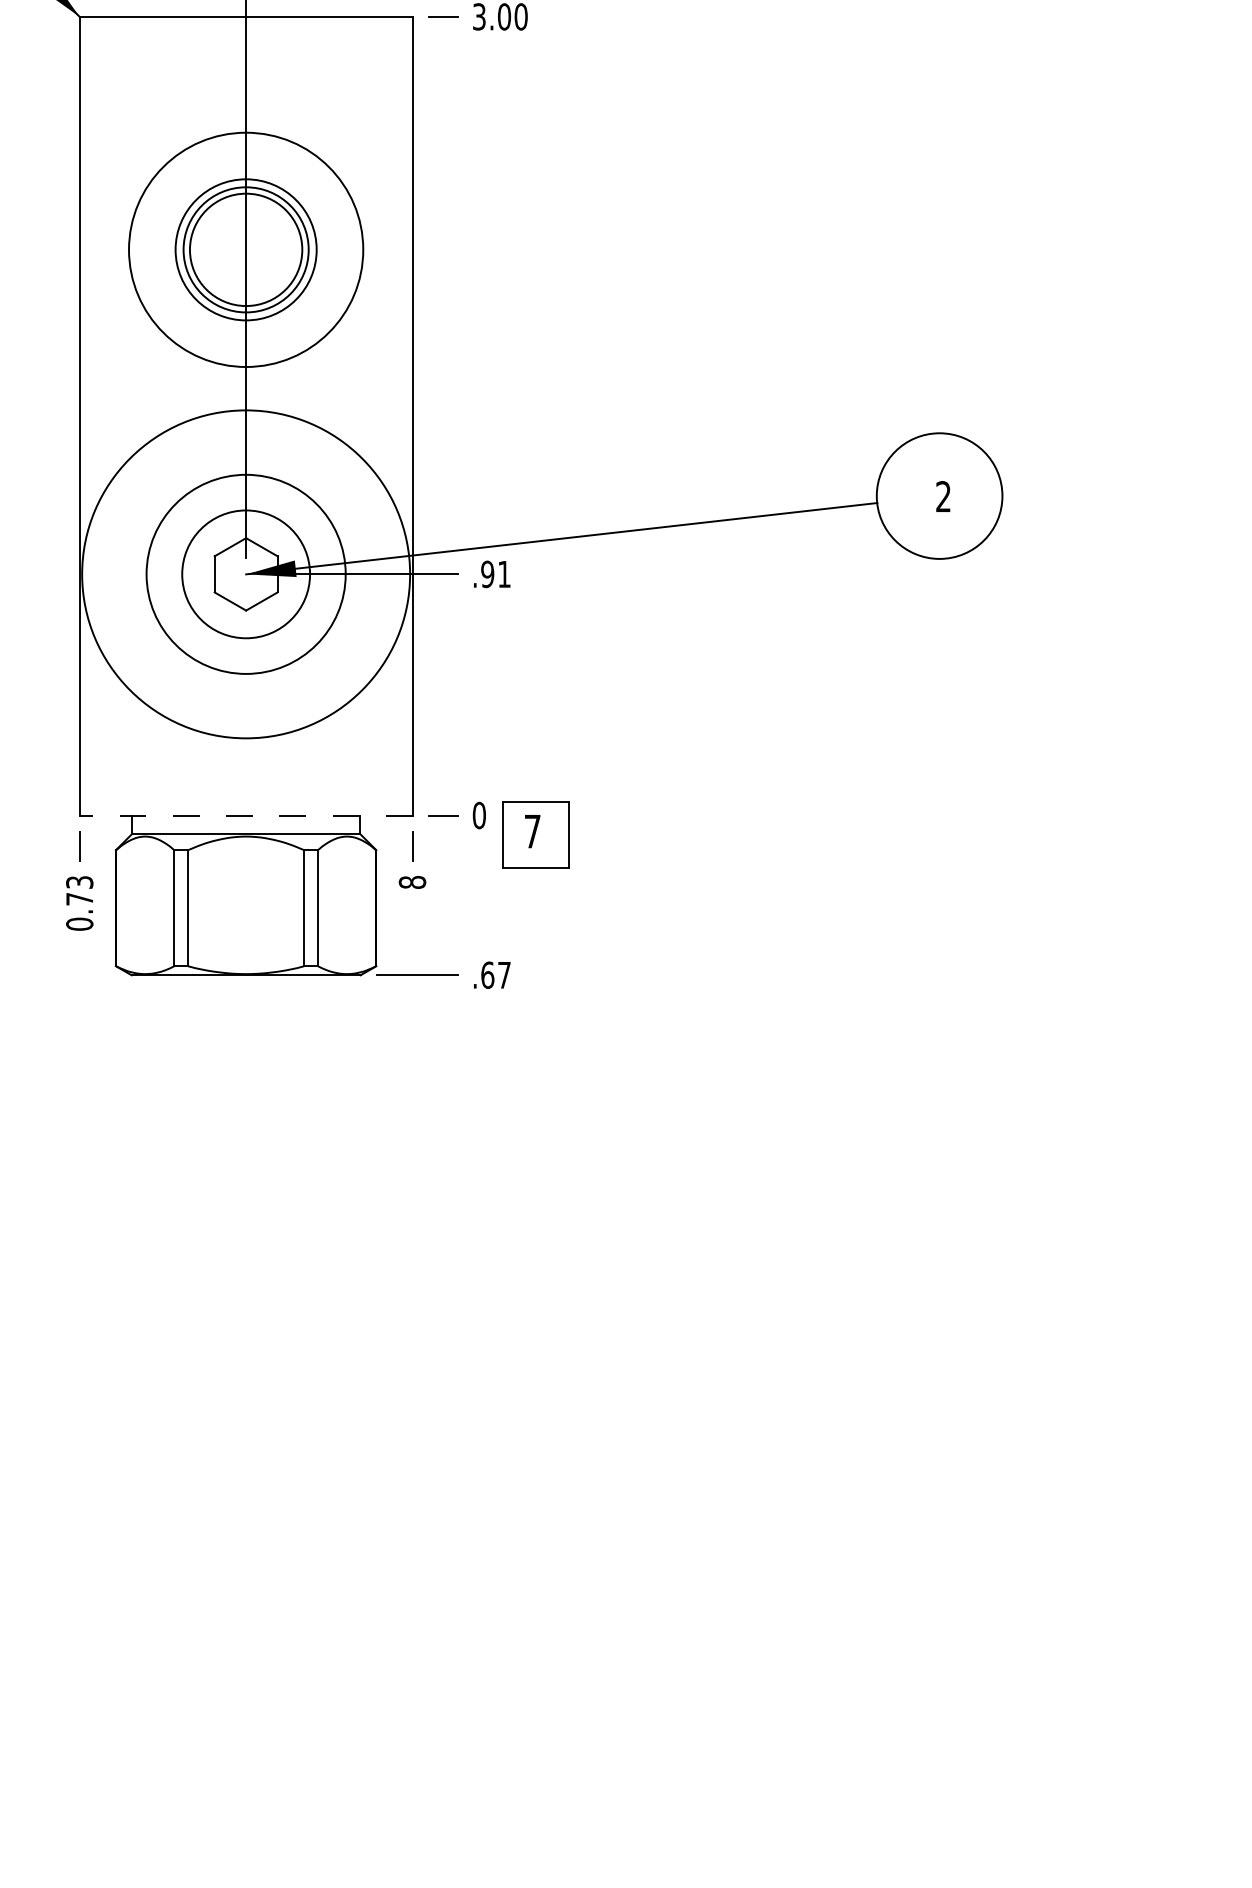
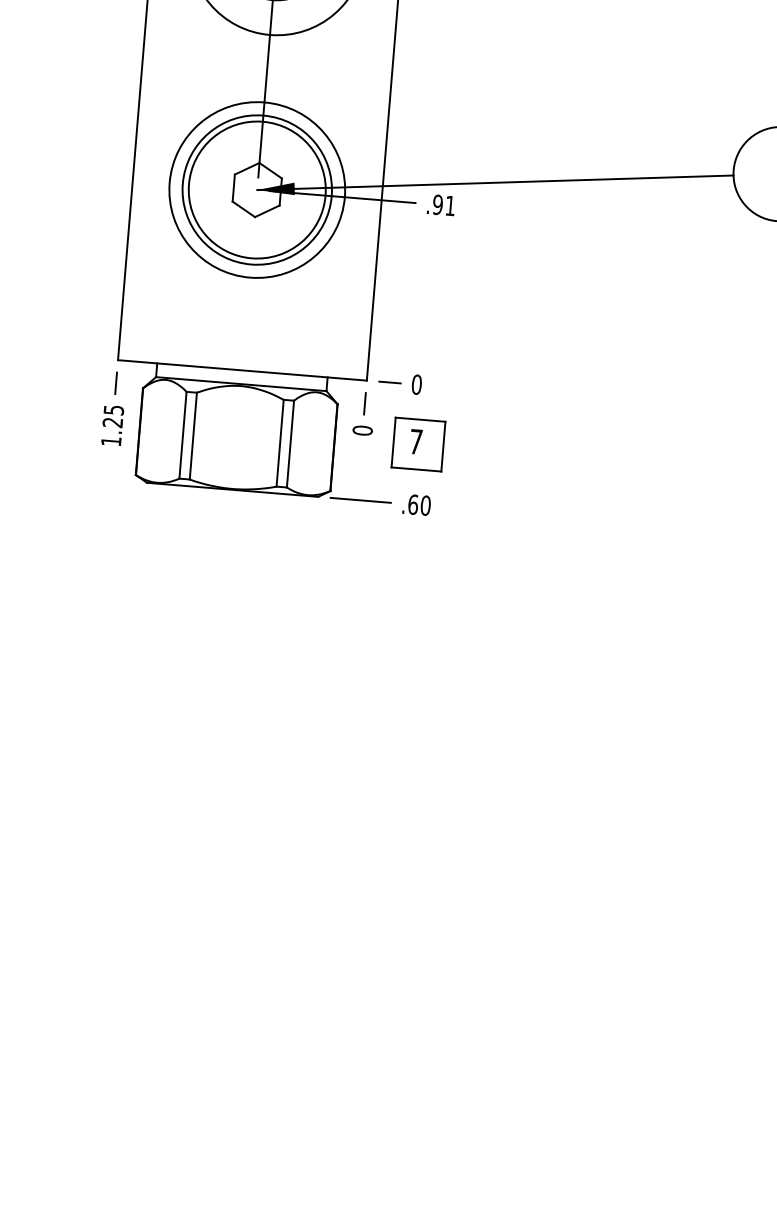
circle: (245, 574) -> (256, 190), size x1.43
circle: (246, 574) -> (257, 190), size x0.71
line: (245, 815) -> (241, 370), dashed -> solid
part: (535, 834) -> (418, 444), moved
text: (412, 881) -> (362, 429), 8 -> 0
text: (79, 903) -> (112, 425), 0.73 -> 1.25
text: (504, 974) -> (425, 505), .67 -> .60

